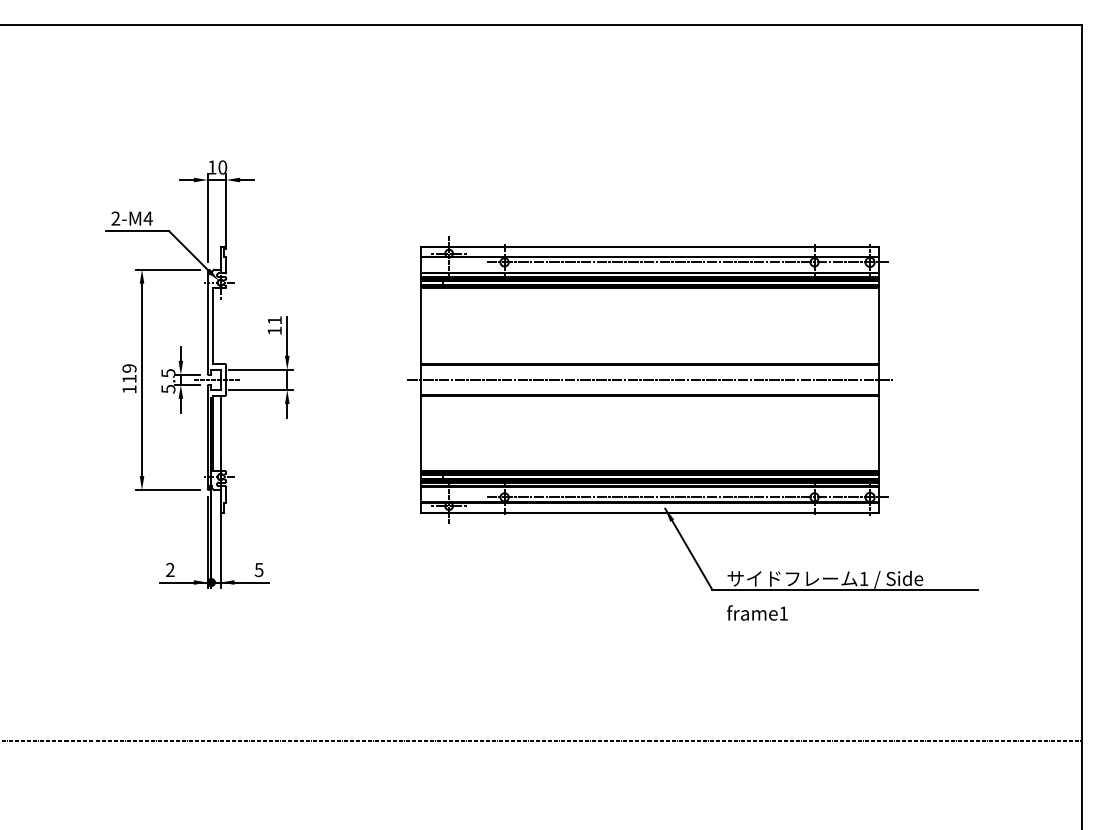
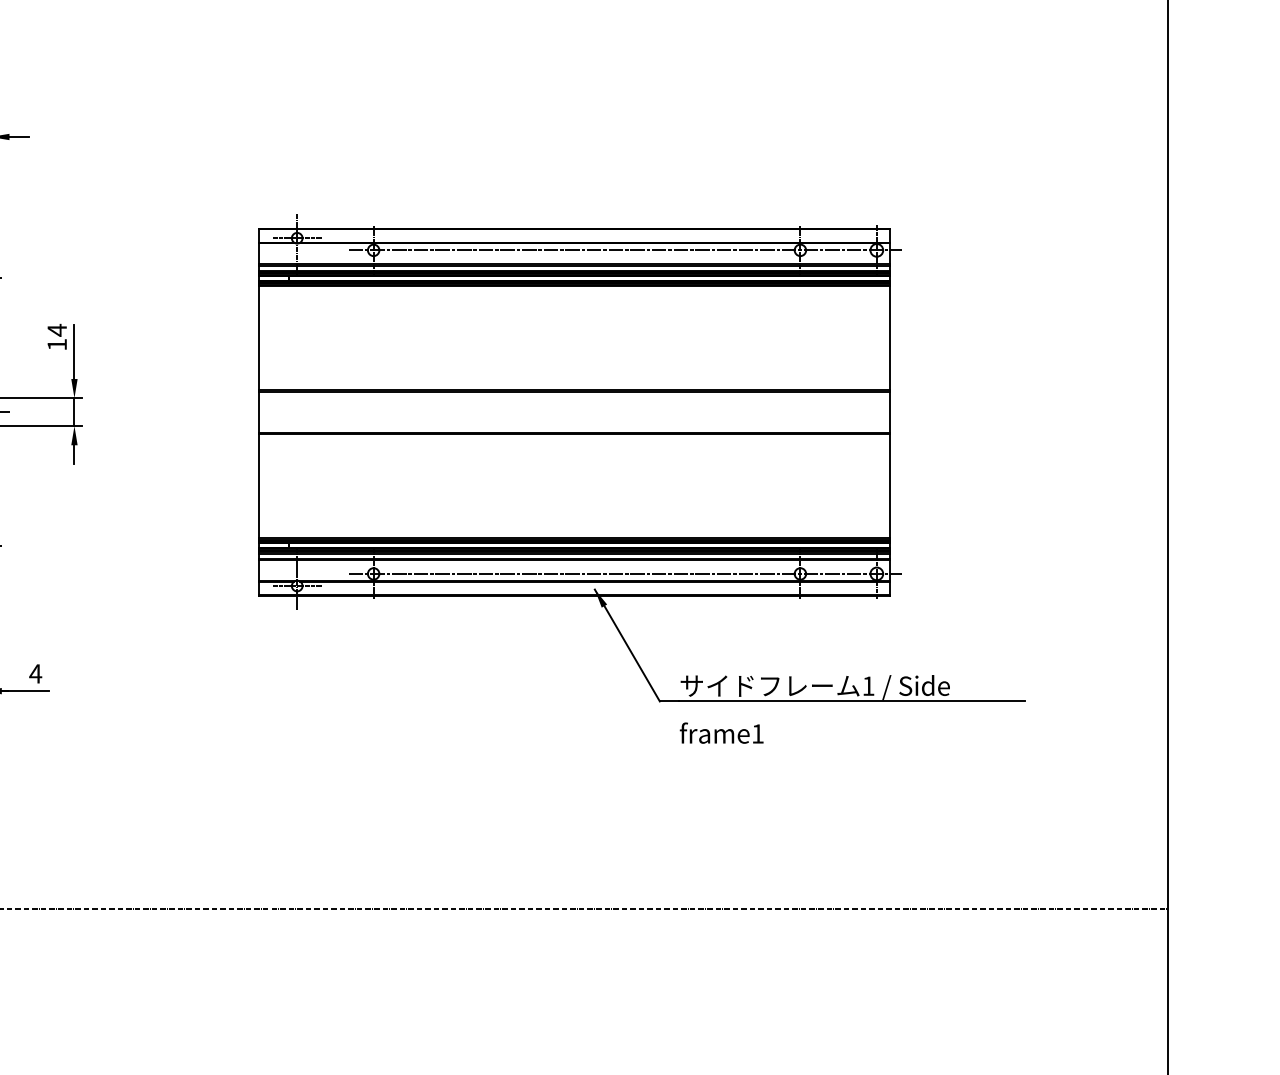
text: (274, 320) -> (56, 330), 11 -> 14
line: (650, 379) -> (574, 411), removed
text: (258, 570) -> (34, 674), 5 -> 4

